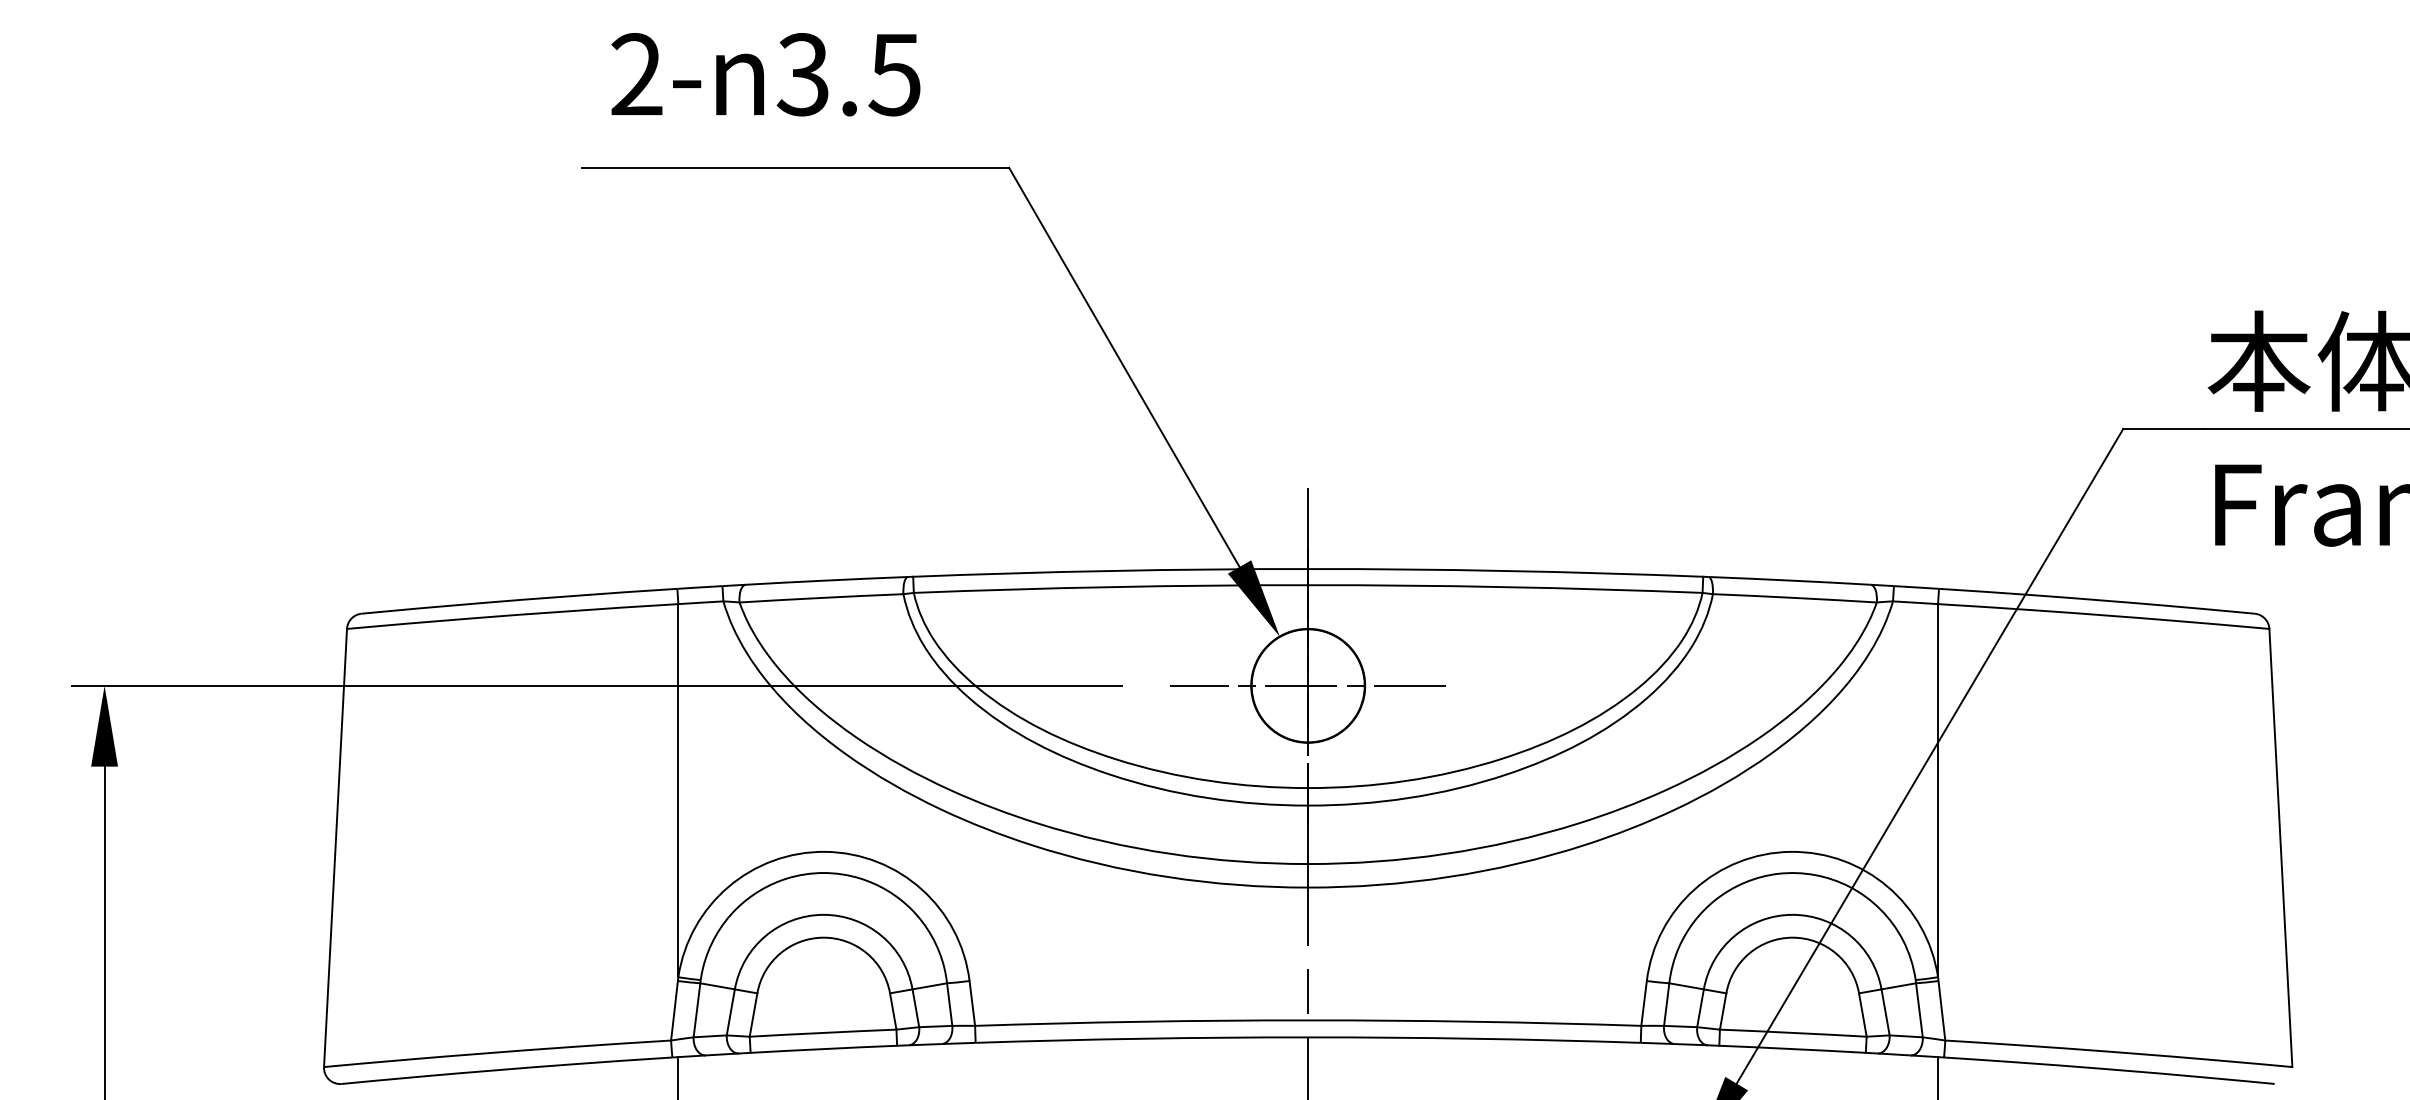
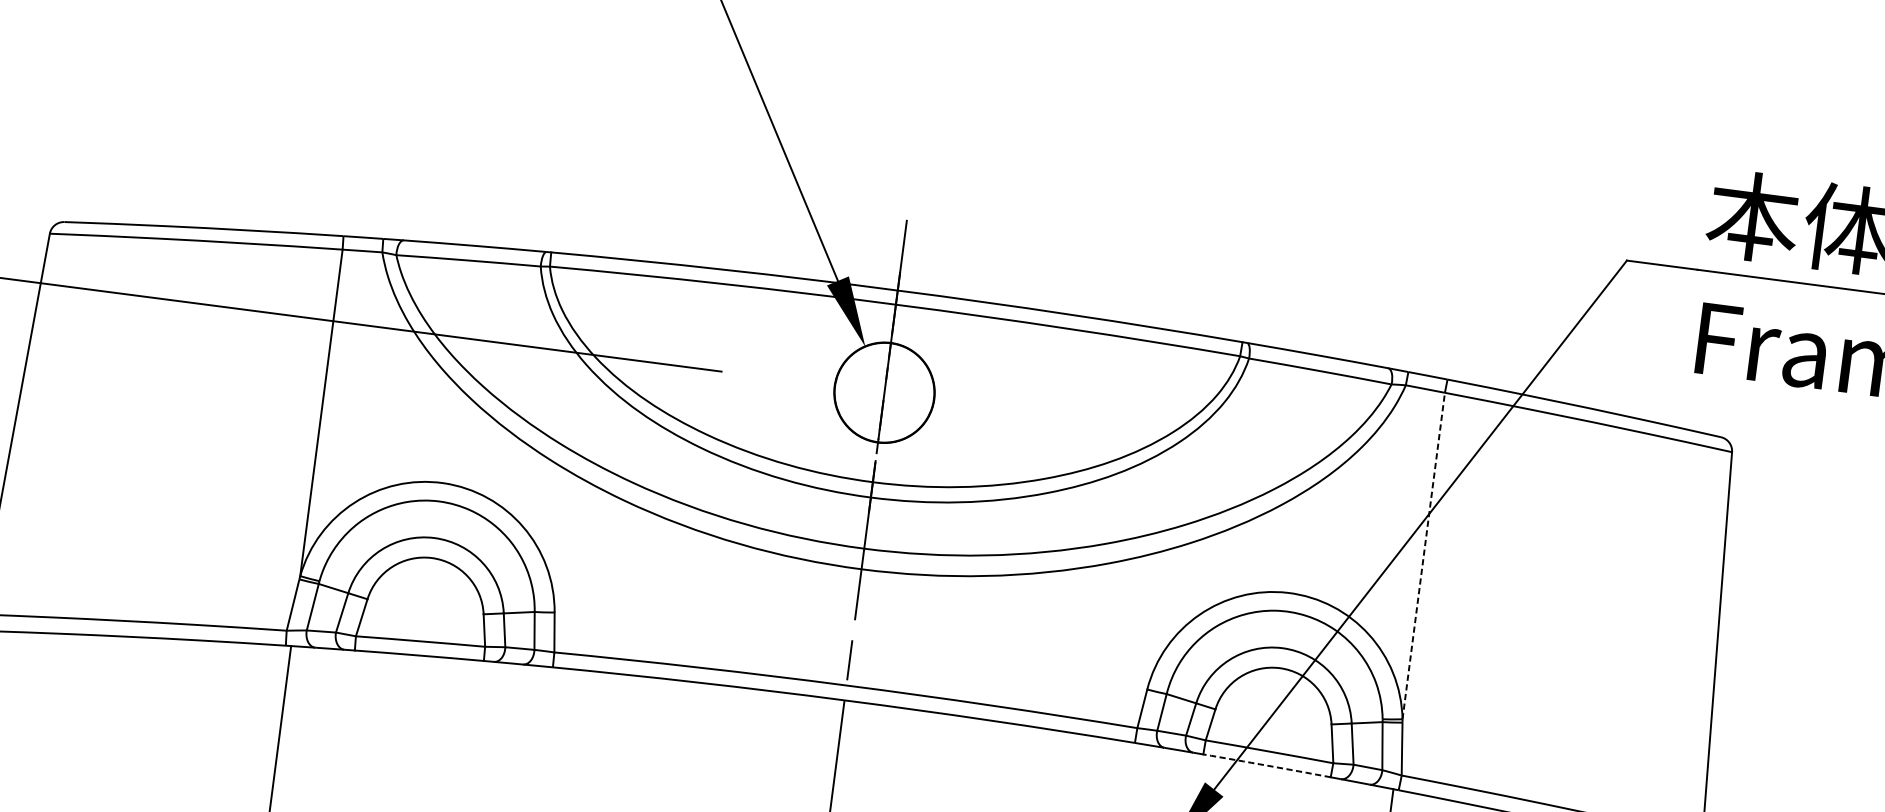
line: (1307, 685) -> (883, 392), removed
line: (1938, 790) -> (1424, 555), solid -> dashed
arc: (1792, 1049) -> (1266, 766), solid -> dashed

